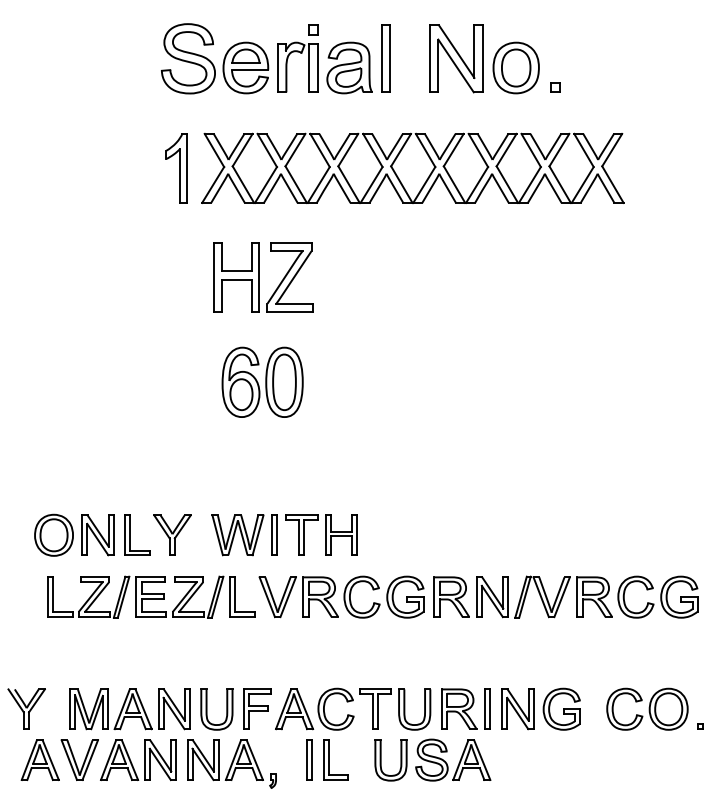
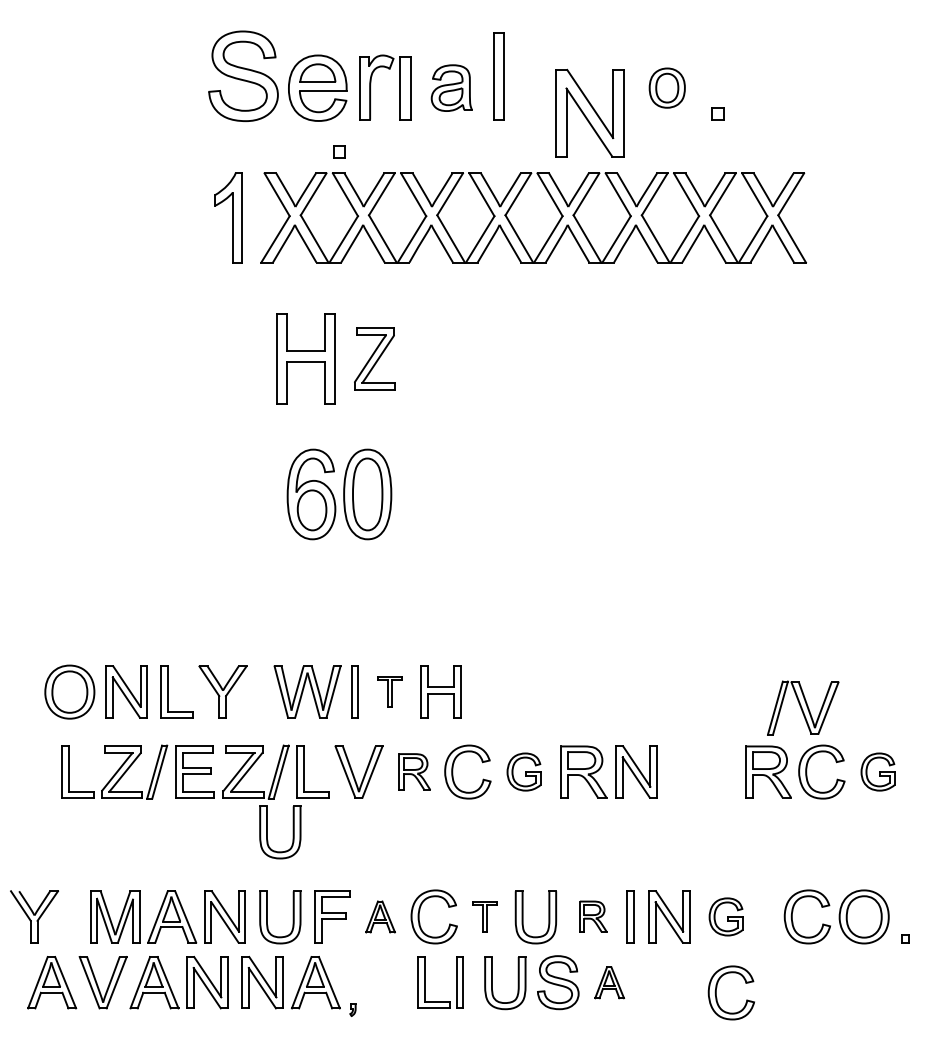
part: (313, 29) -> (339, 151), moved
part: (456, 58) -> (589, 112), moved
part: (349, 67) -> (451, 87), size x0.7
part: (516, 67) -> (667, 87), size x0.6
part: (289, 277) -> (374, 358), size x0.7
part: (301, 534) -> (389, 691), size x0.6
part: (320, 596) -> (414, 771), size x0.7
part: (405, 596) -> (523, 771), size x0.7
part: (542, 596) -> (803, 707), moved
part: (678, 596) -> (877, 771), size x0.7
part: (226, 643) -> (292, 832), added
part: (294, 708) -> (380, 916), size x0.6
part: (374, 708) -> (484, 916), size x0.6
part: (459, 708) -> (593, 916), size x0.6
part: (561, 708) -> (725, 916), size x0.7
part: (309, 760) -> (459, 982), moved
part: (471, 760) -> (609, 982), size x0.6
part: (555, 763) -> (717, 987), added
part: (272, 780) -> (352, 1009), size x0.7

